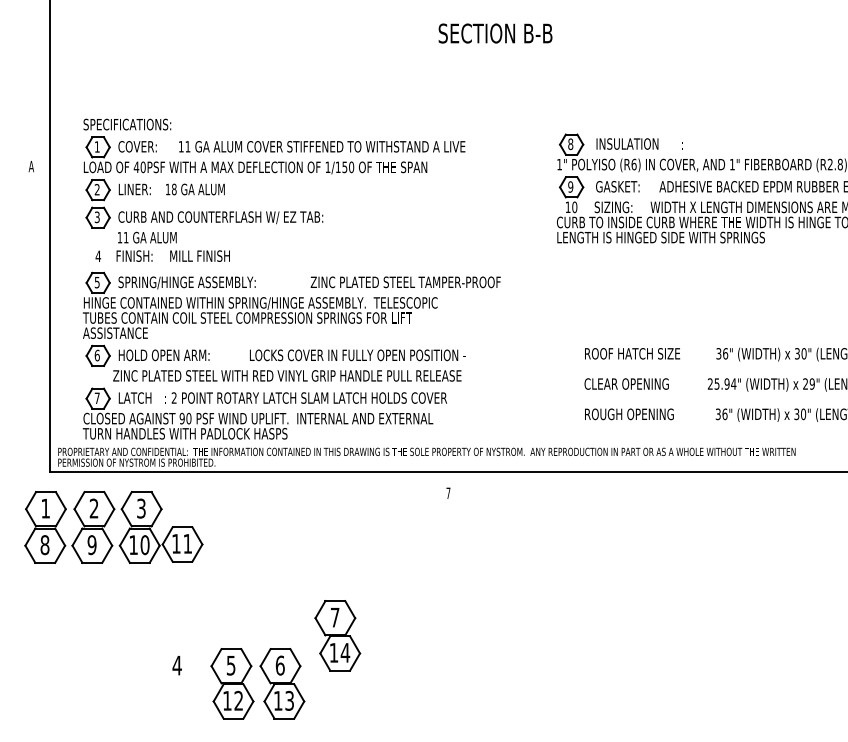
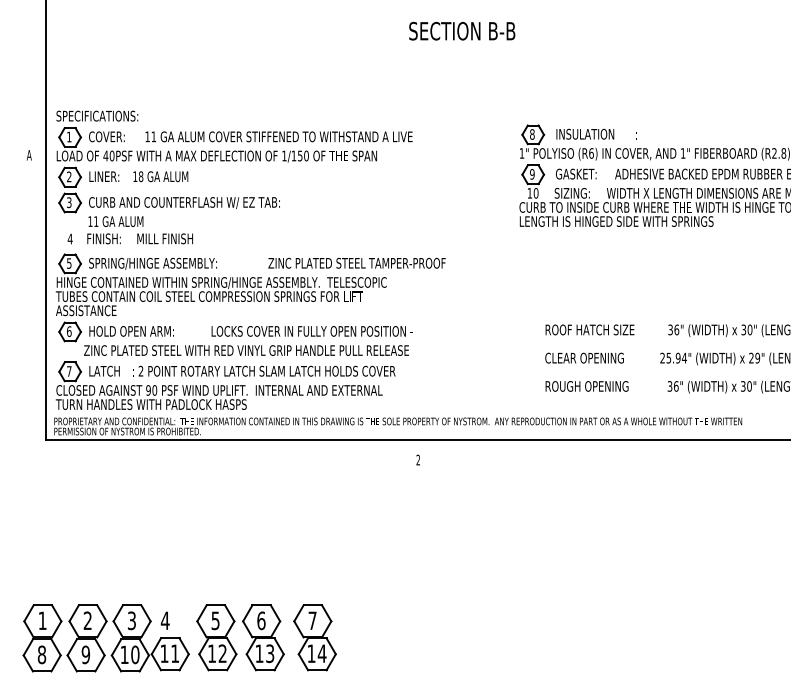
part: (310, 277) -> (268, 258), moved
text: (448, 492) -> (418, 459), 7 -> 2
part: (107, 523) -> (100, 634), moved
part: (337, 635) -> (314, 637), moved

